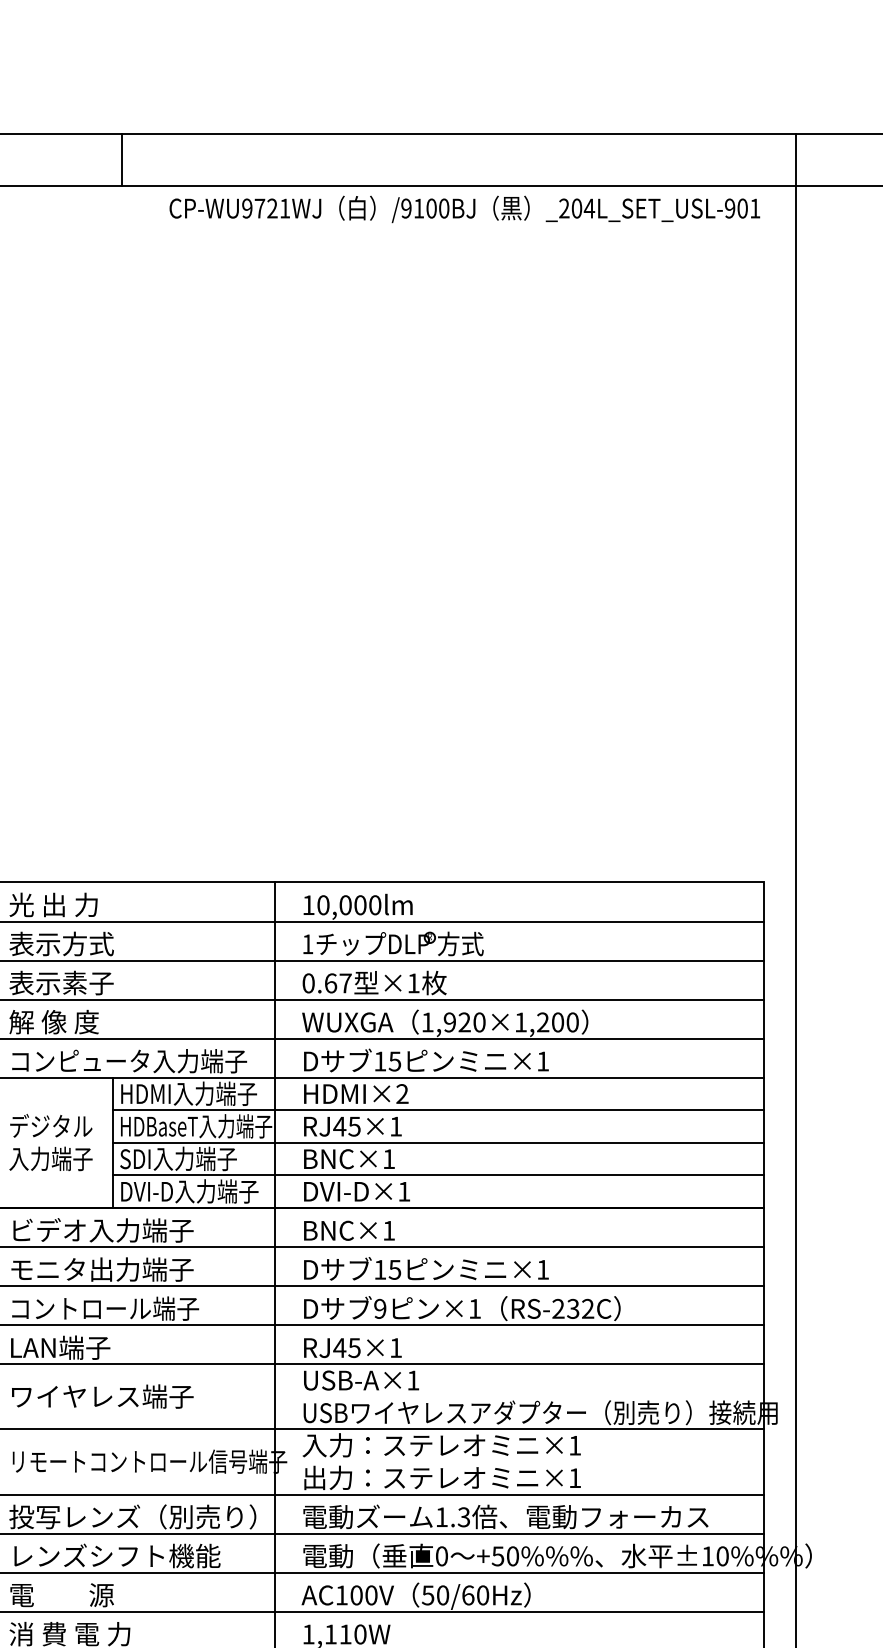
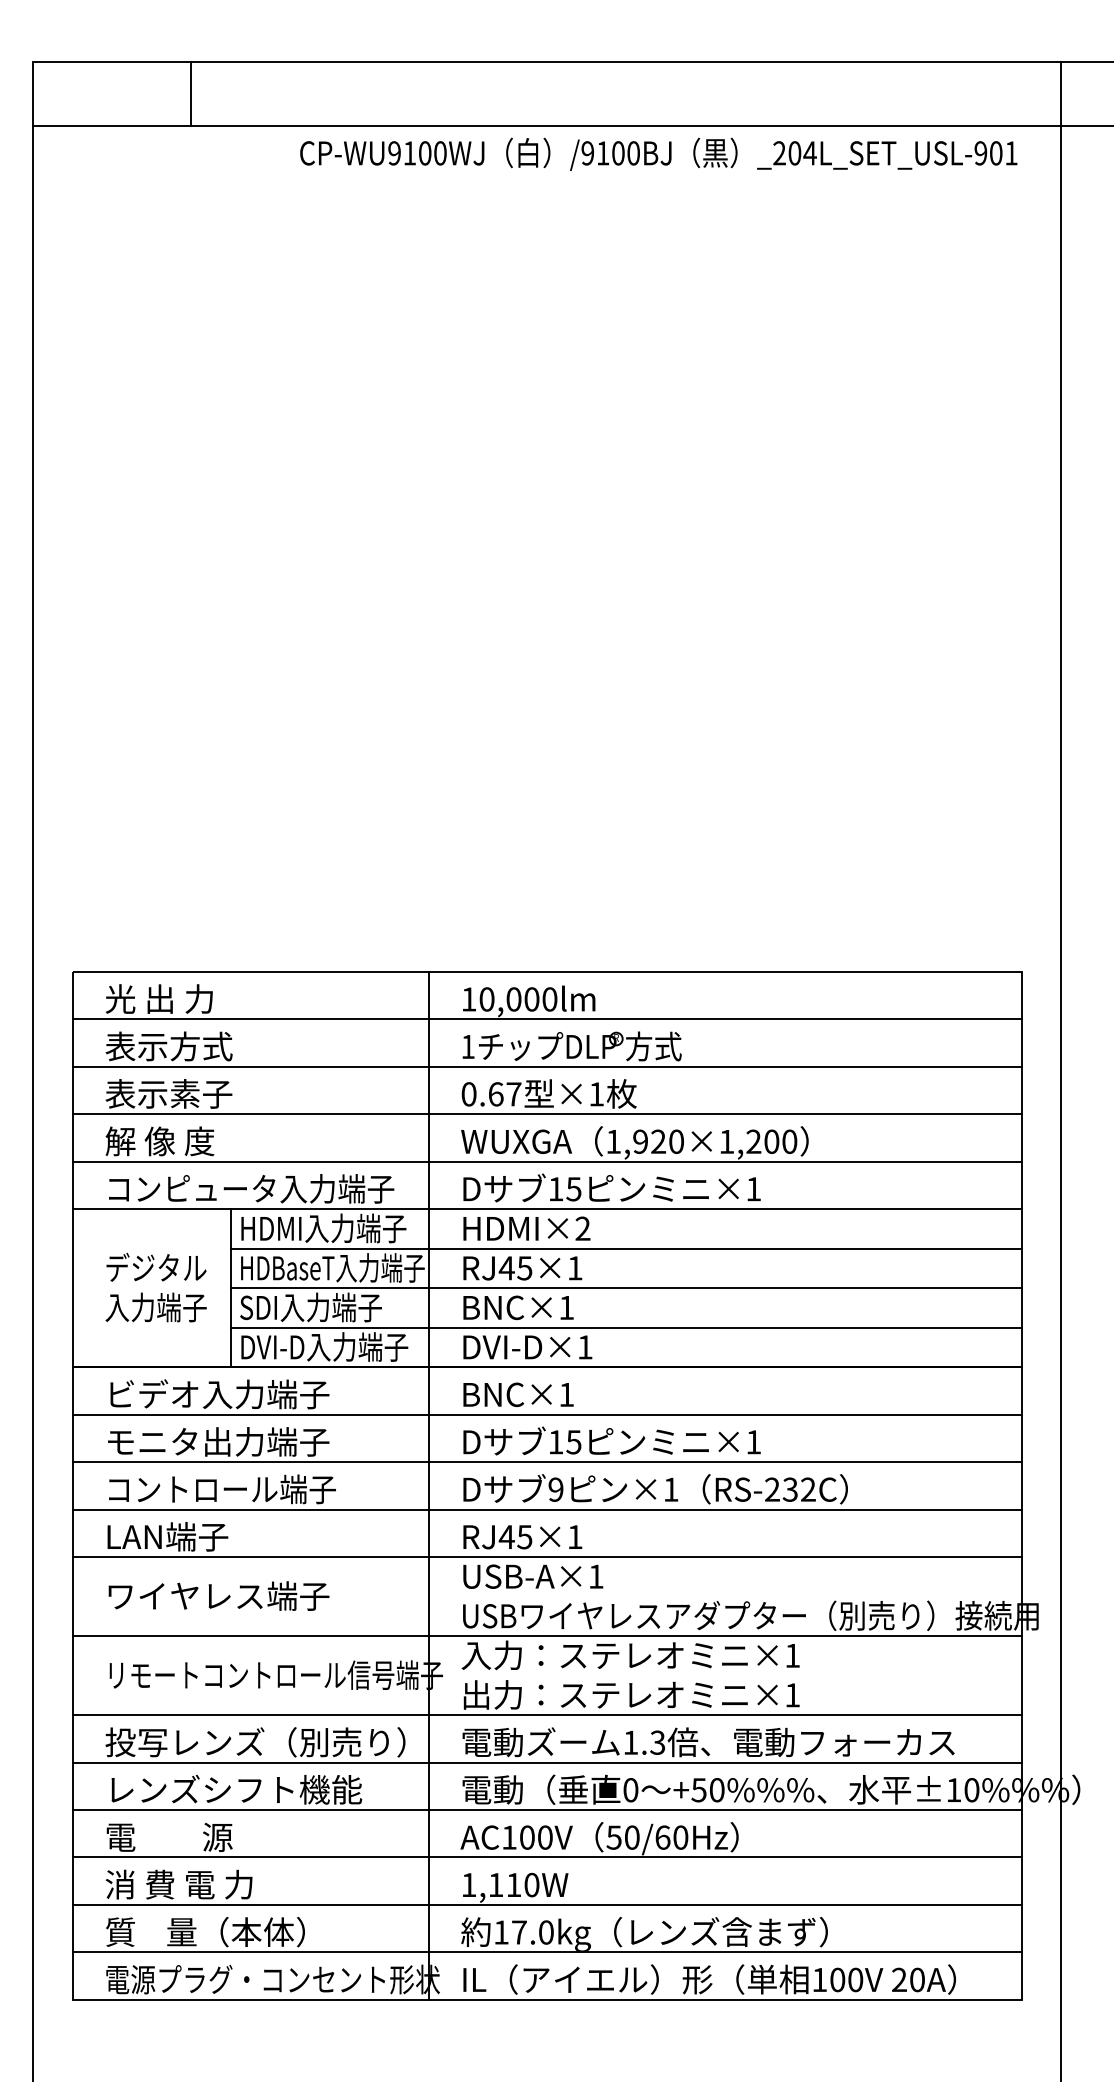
line: (122, 159) -> (191, 93), moved
text: (271, 208) -> (424, 153), CP-WU9721WJ -> CP-WU9100WJ

